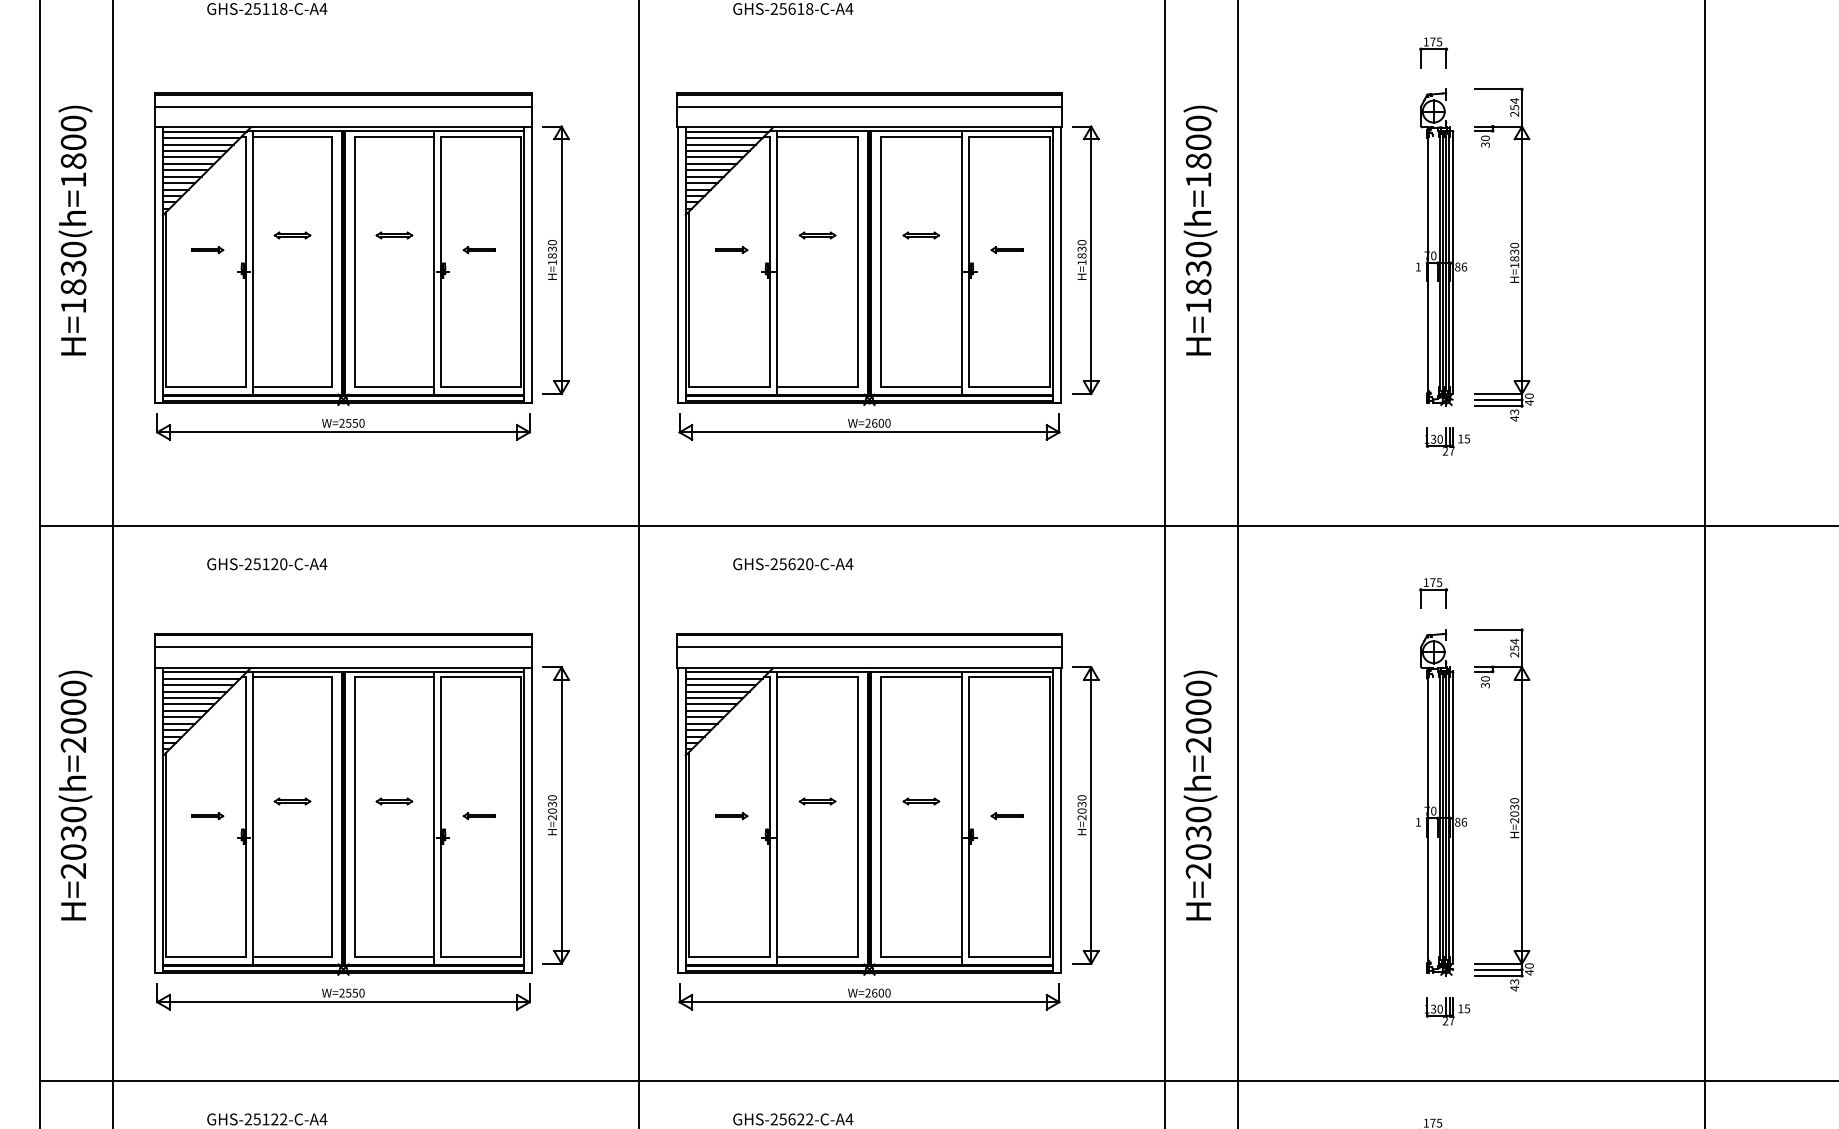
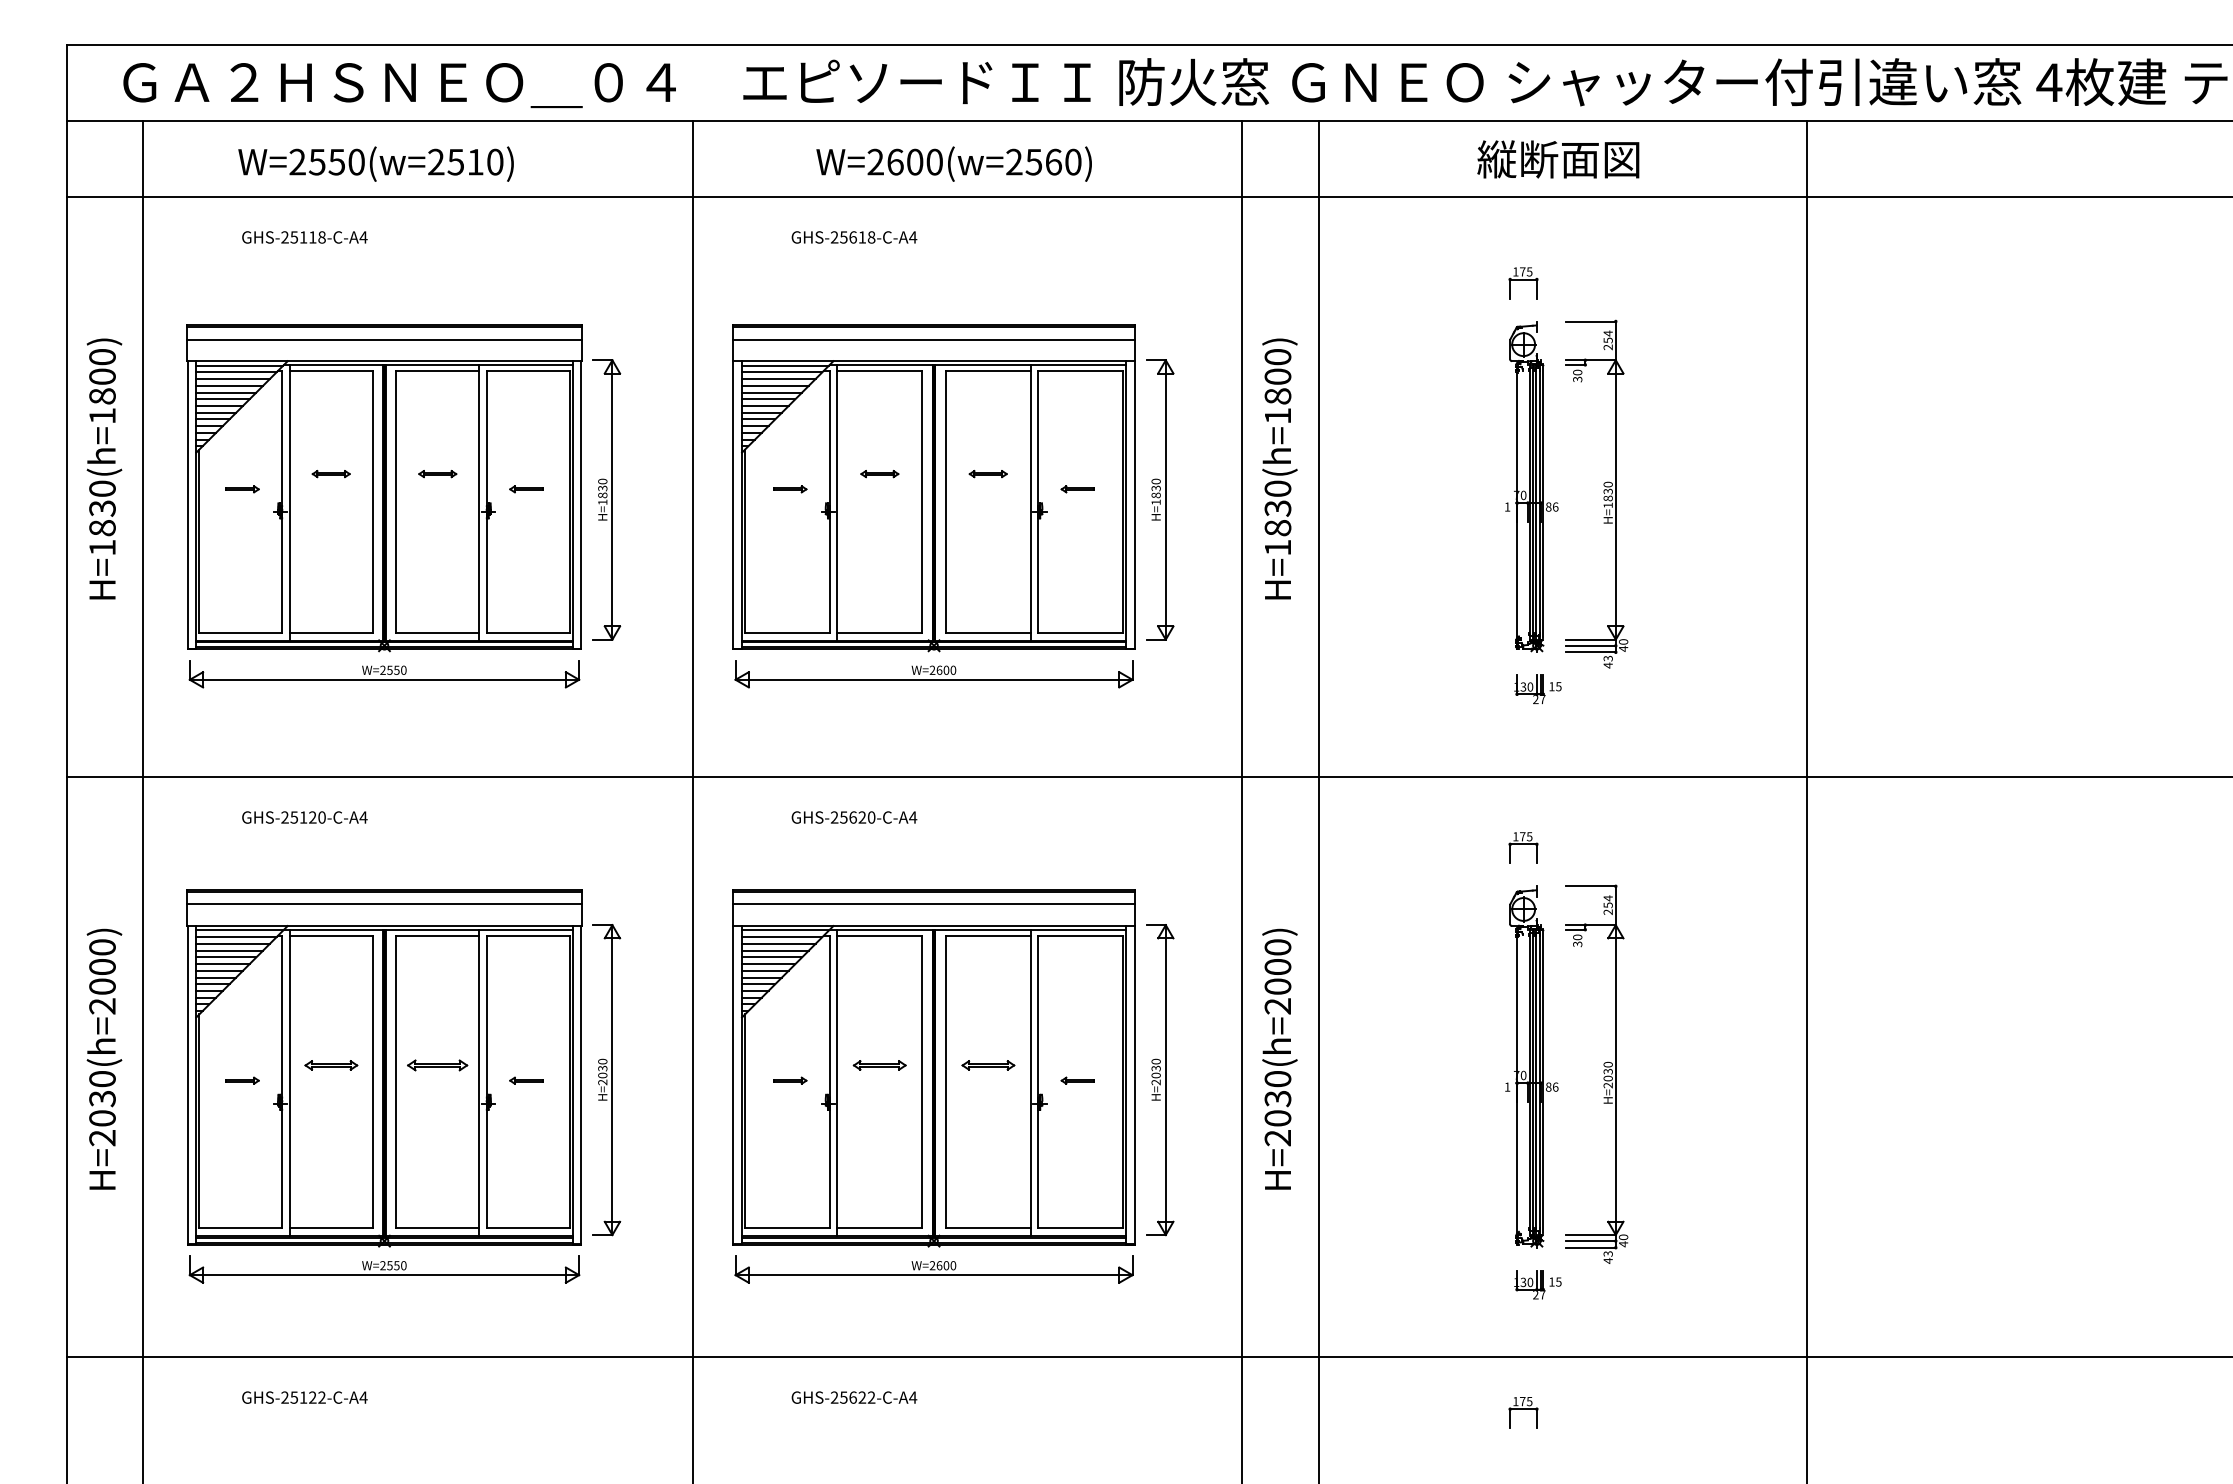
part: (291, 801) -> (330, 1065), size x1.4
part: (394, 801) -> (437, 1065), size x1.6
part: (817, 801) -> (879, 1065), size x1.4
part: (920, 801) -> (987, 1065), size x1.4

